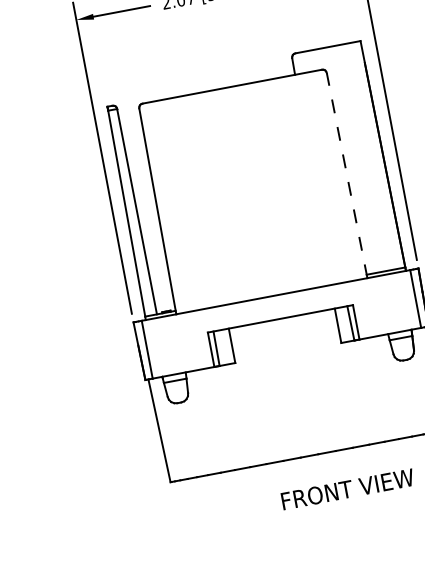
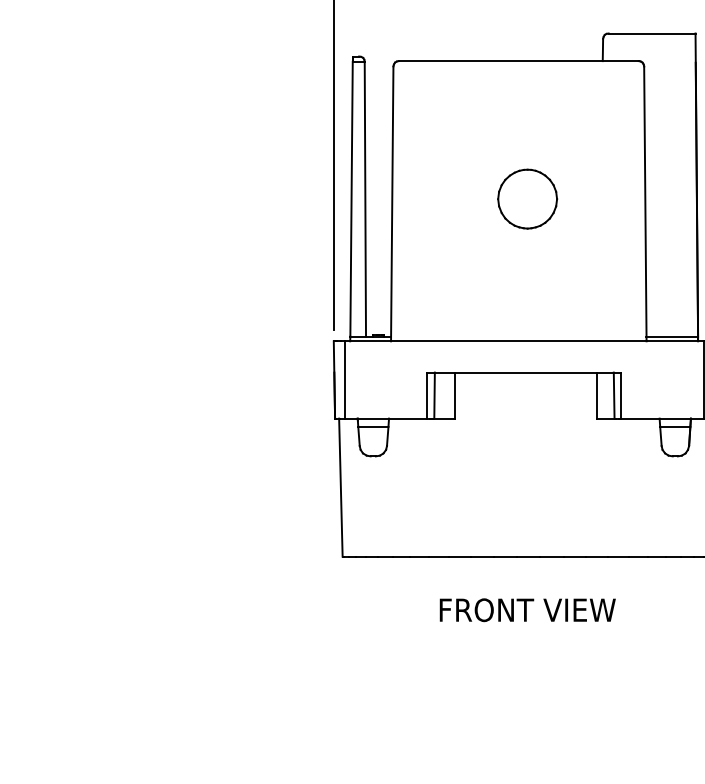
line: (347, 175) -> (645, 203), dashed -> solid
part: (258, 188) -> (527, 198), added
text: (347, 489) -> (527, 610), moved

